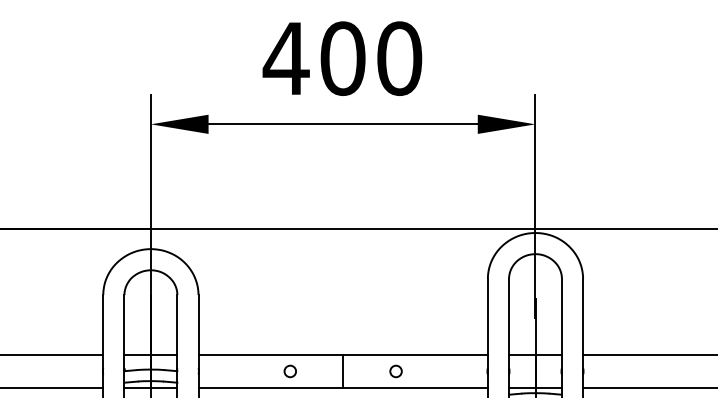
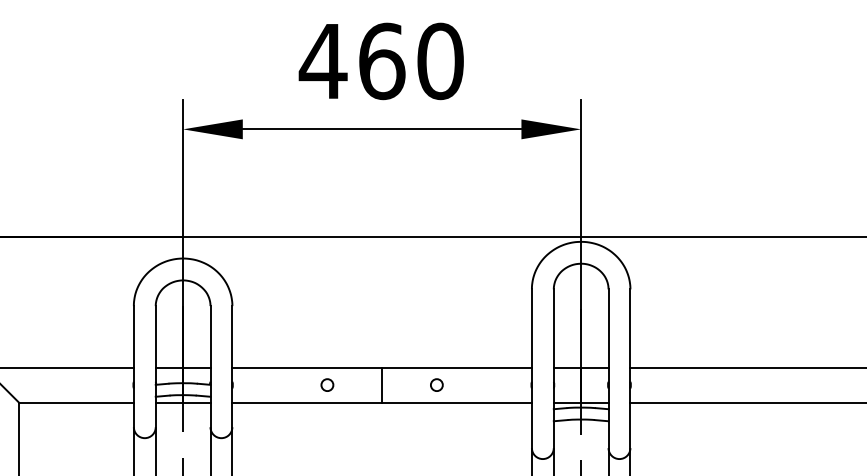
text: (343, 57) -> (382, 60), 400 -> 460

